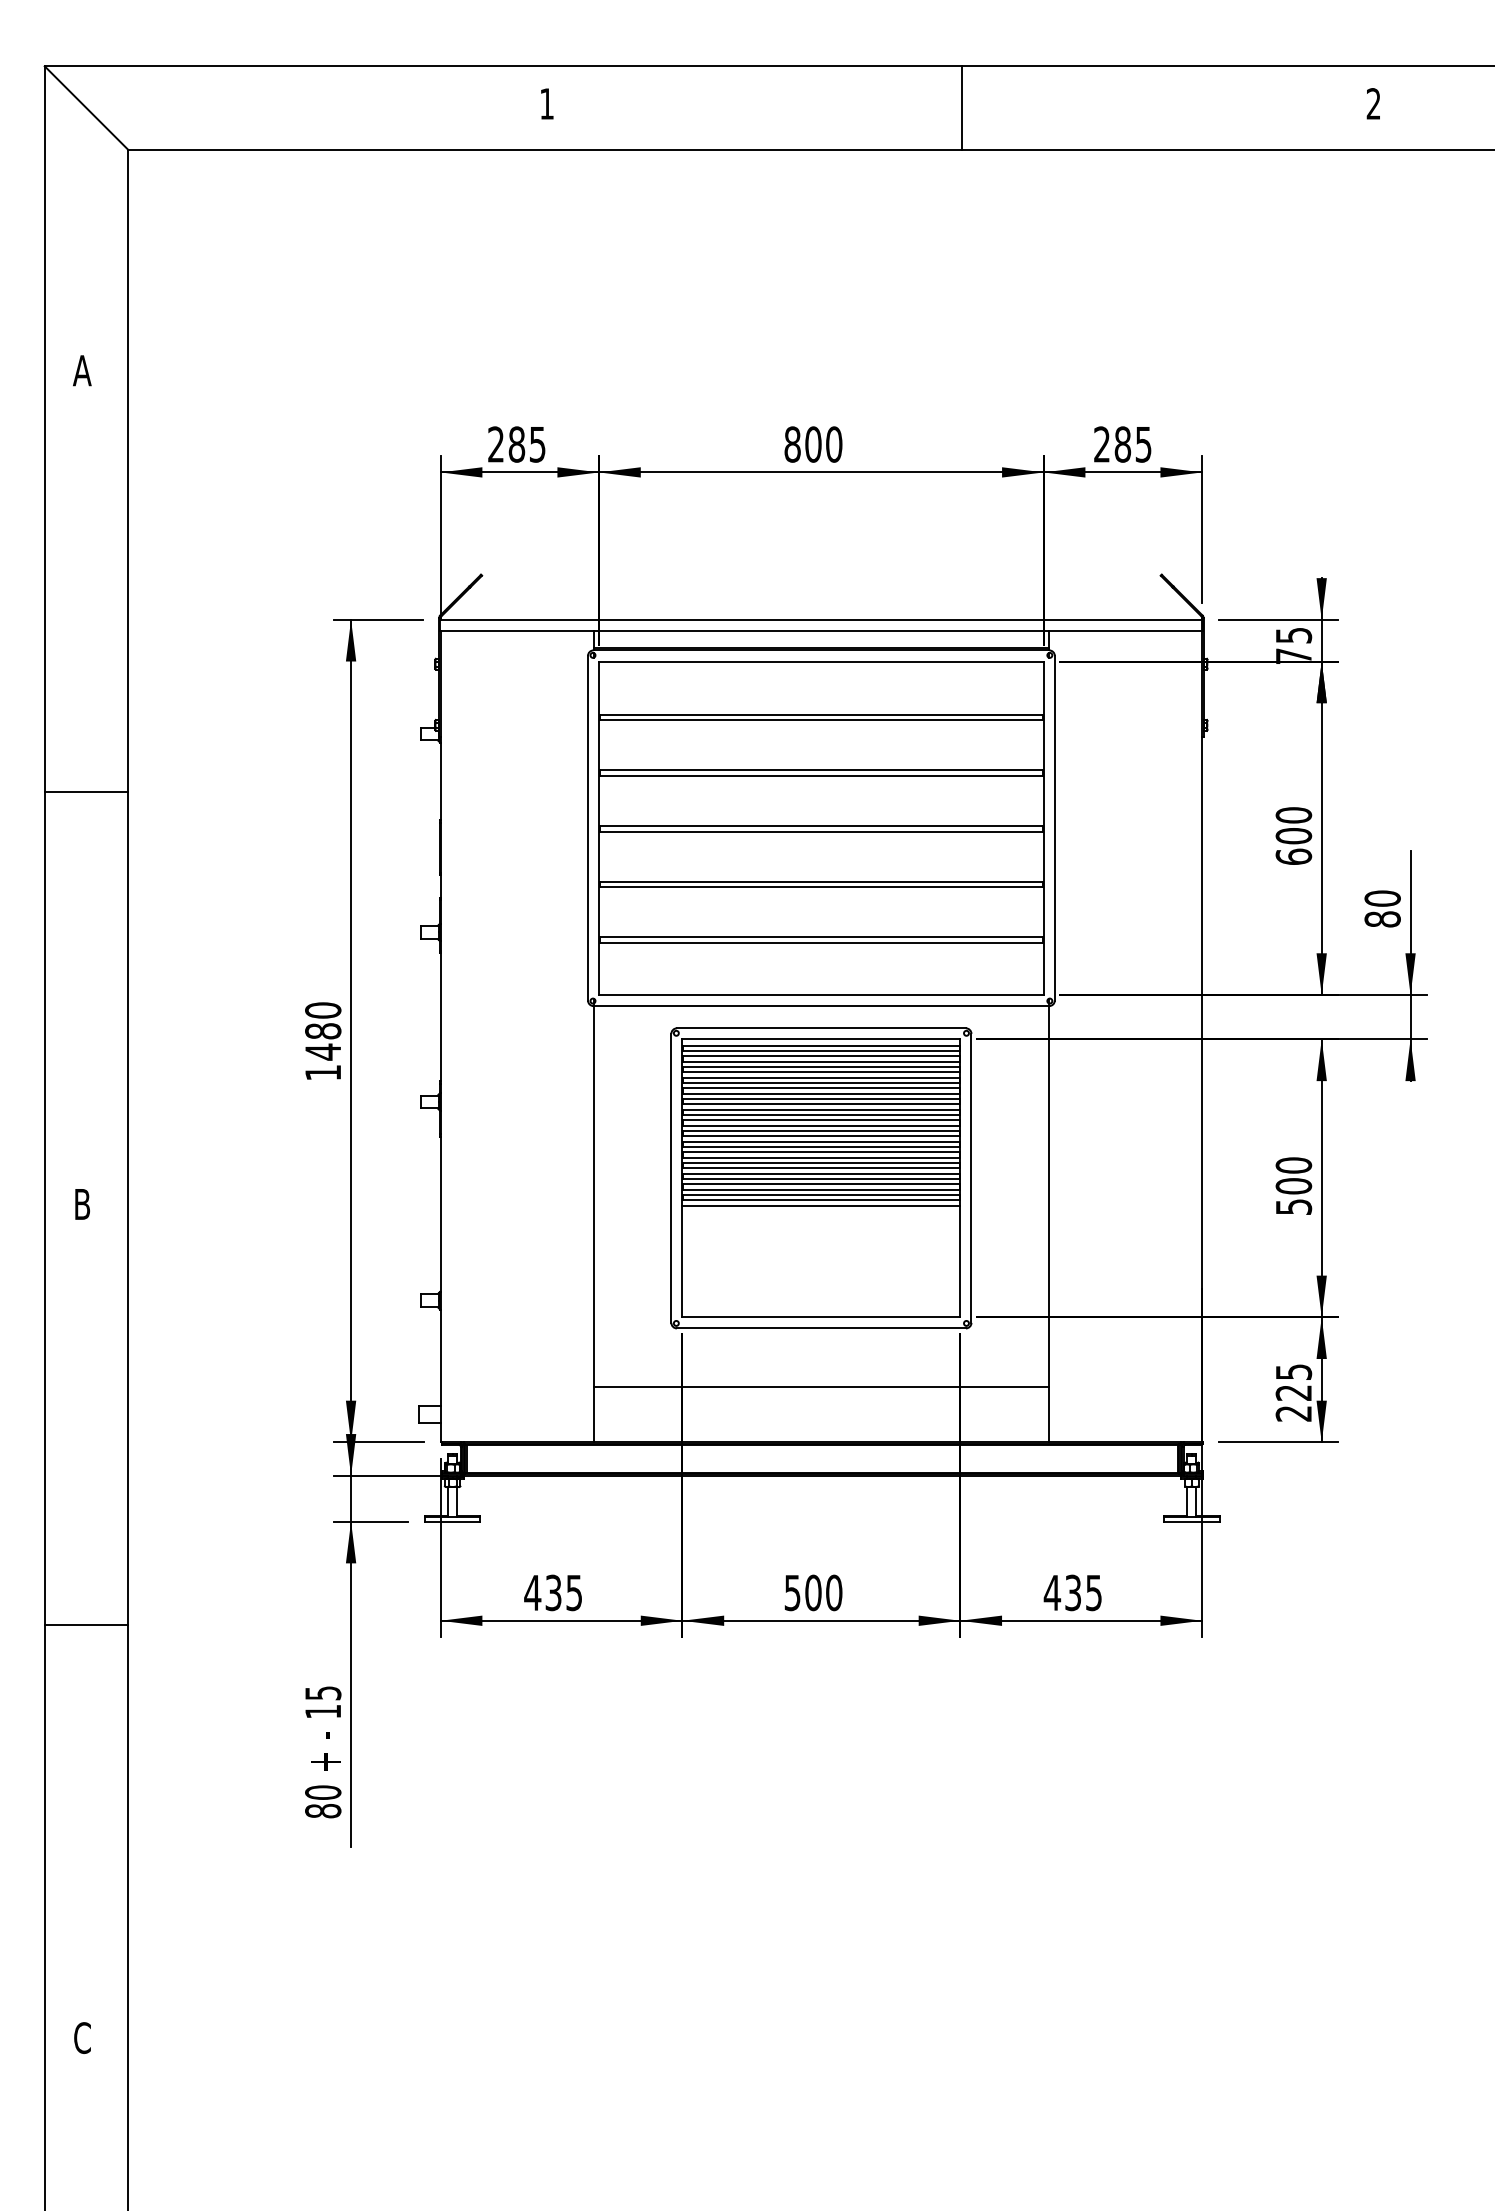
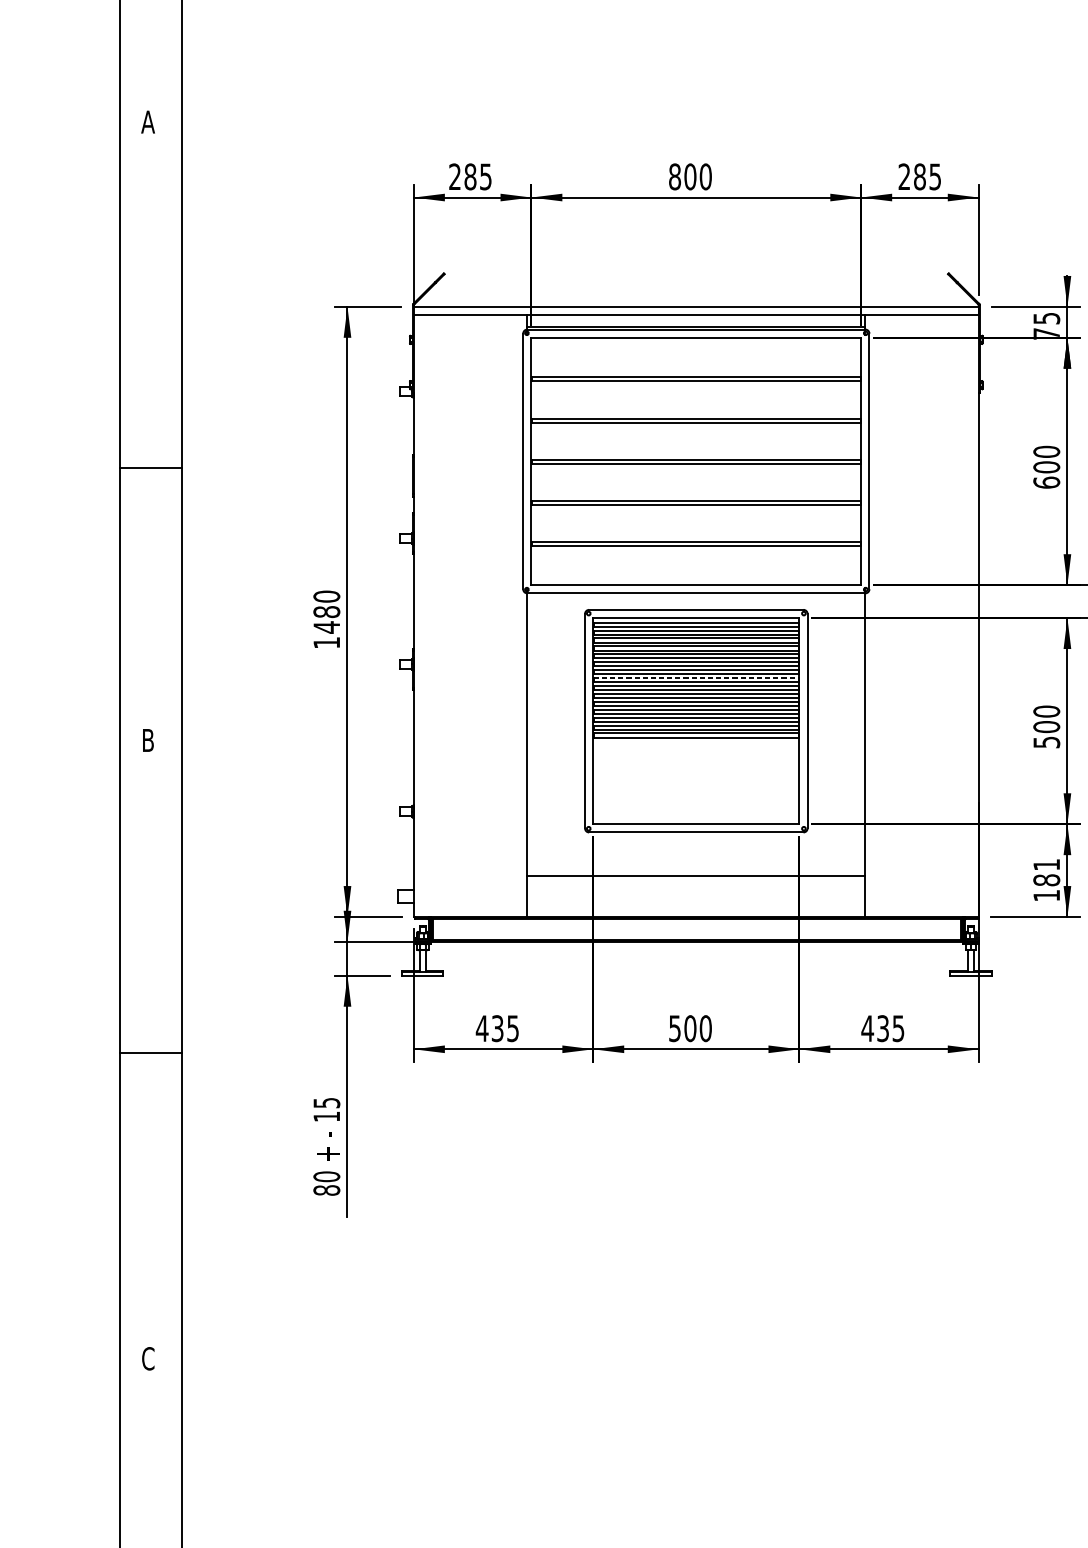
line: (86, 791) -> (151, 467), moved
line: (821, 1120) -> (696, 678), solid -> dashed
line: (821, 1206) -> (696, 742), removed
text: (1293, 1392) -> (1046, 879), 225 -> 181

